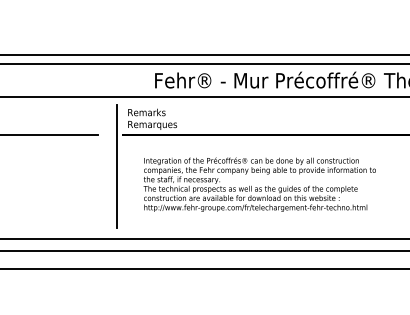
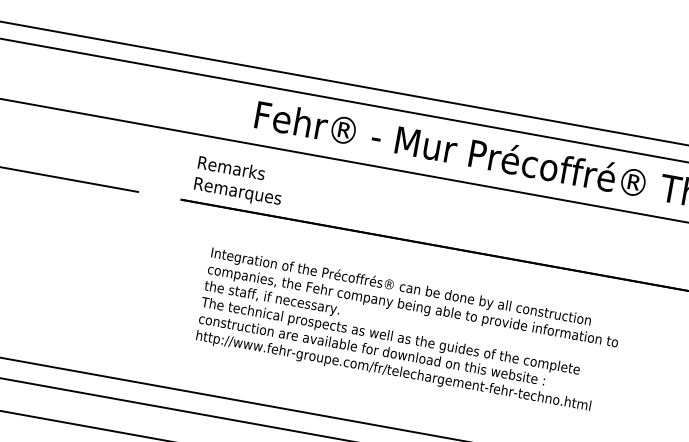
line: (116, 166) -> (160, 253), removed

